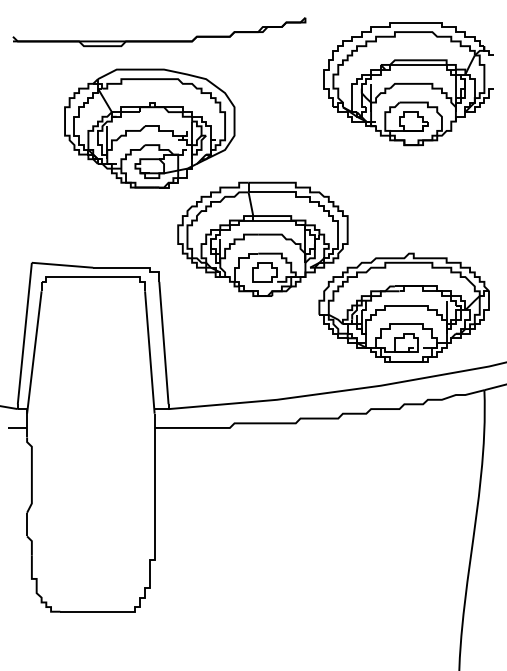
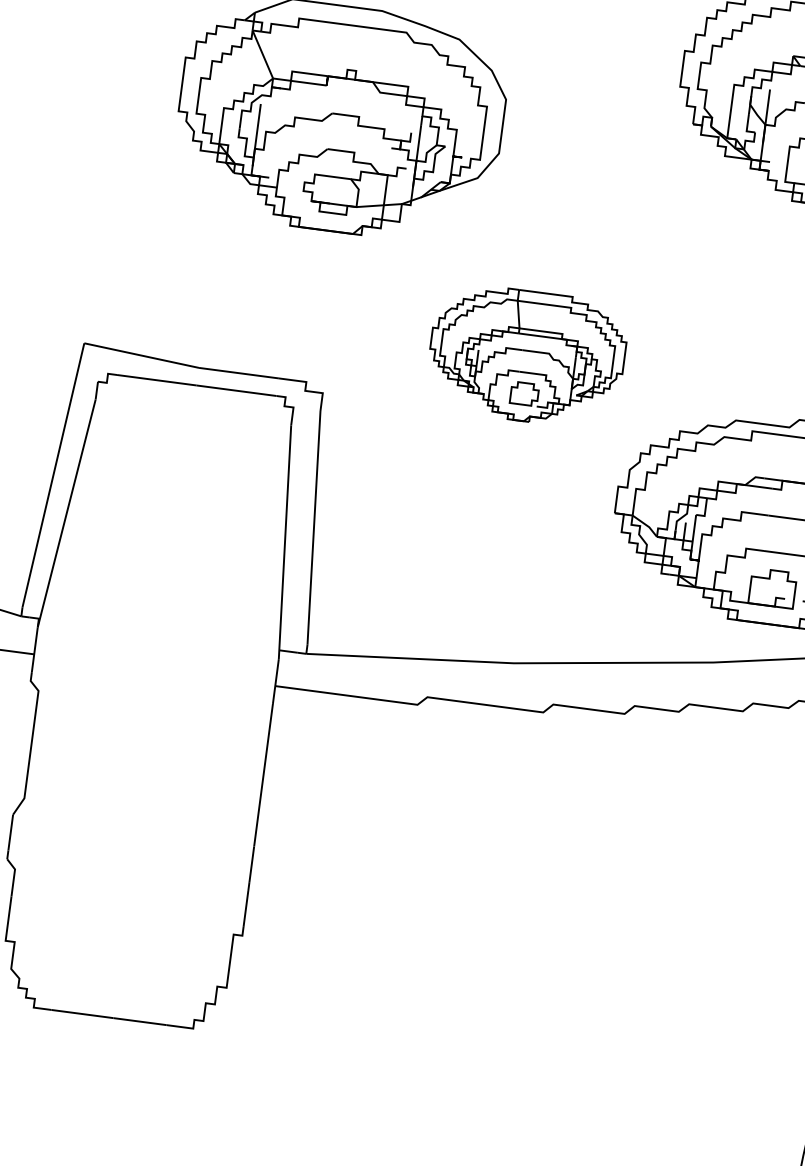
part: (262, 238) -> (526, 354), size x0.6

